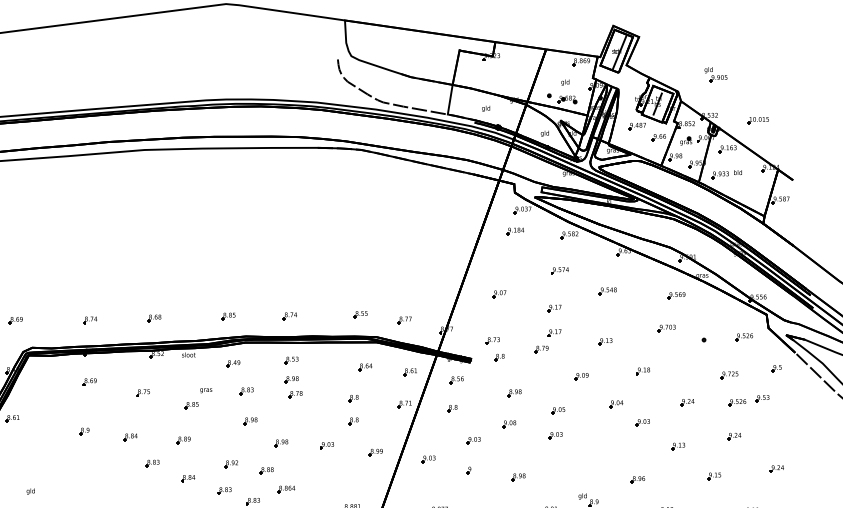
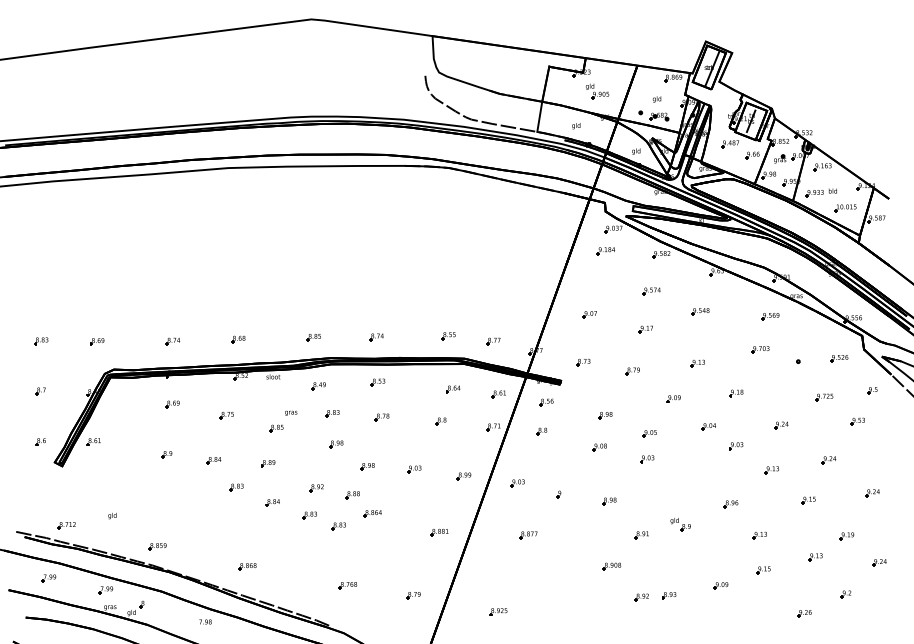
part: (715, 74) -> (597, 91), moved
part: (758, 120) -> (845, 208), moved
part: (554, 332) -> (645, 354), removed
part: (499, 357) -> (589, 379), removed
part: (291, 380) -> (378, 402), removed
part: (737, 402) -> (832, 425), removed
part: (352, 421) -> (440, 444), removed
part: (473, 440) -> (563, 464), removed

